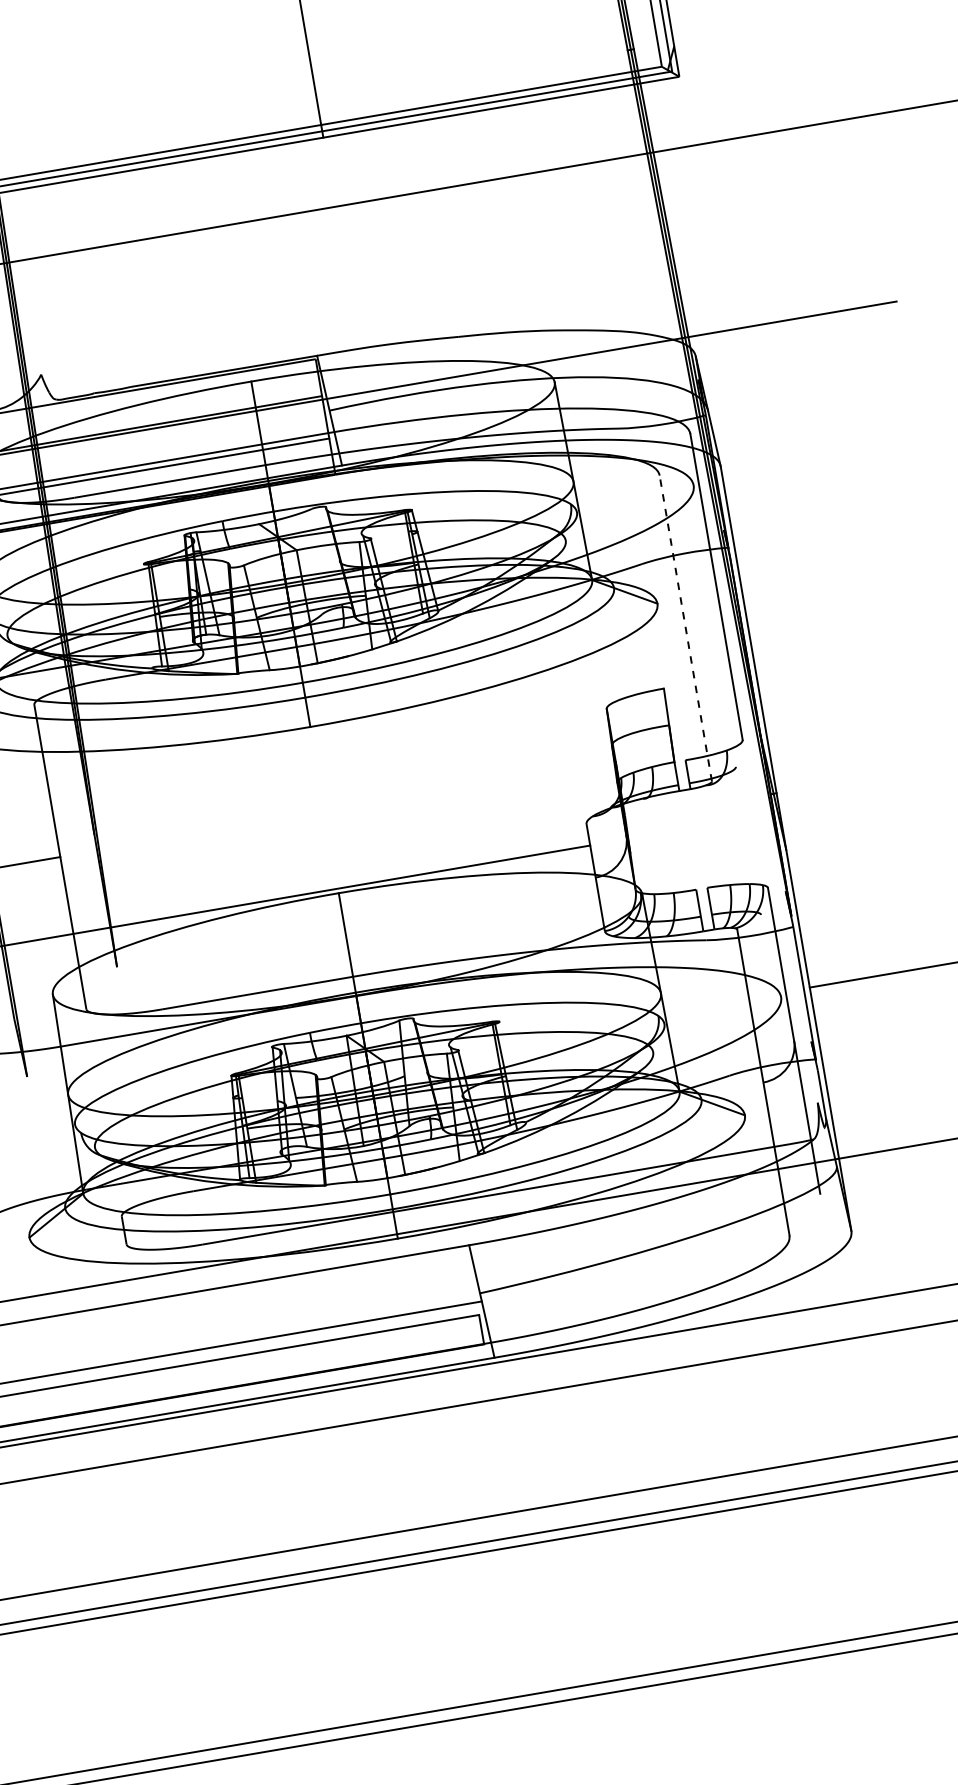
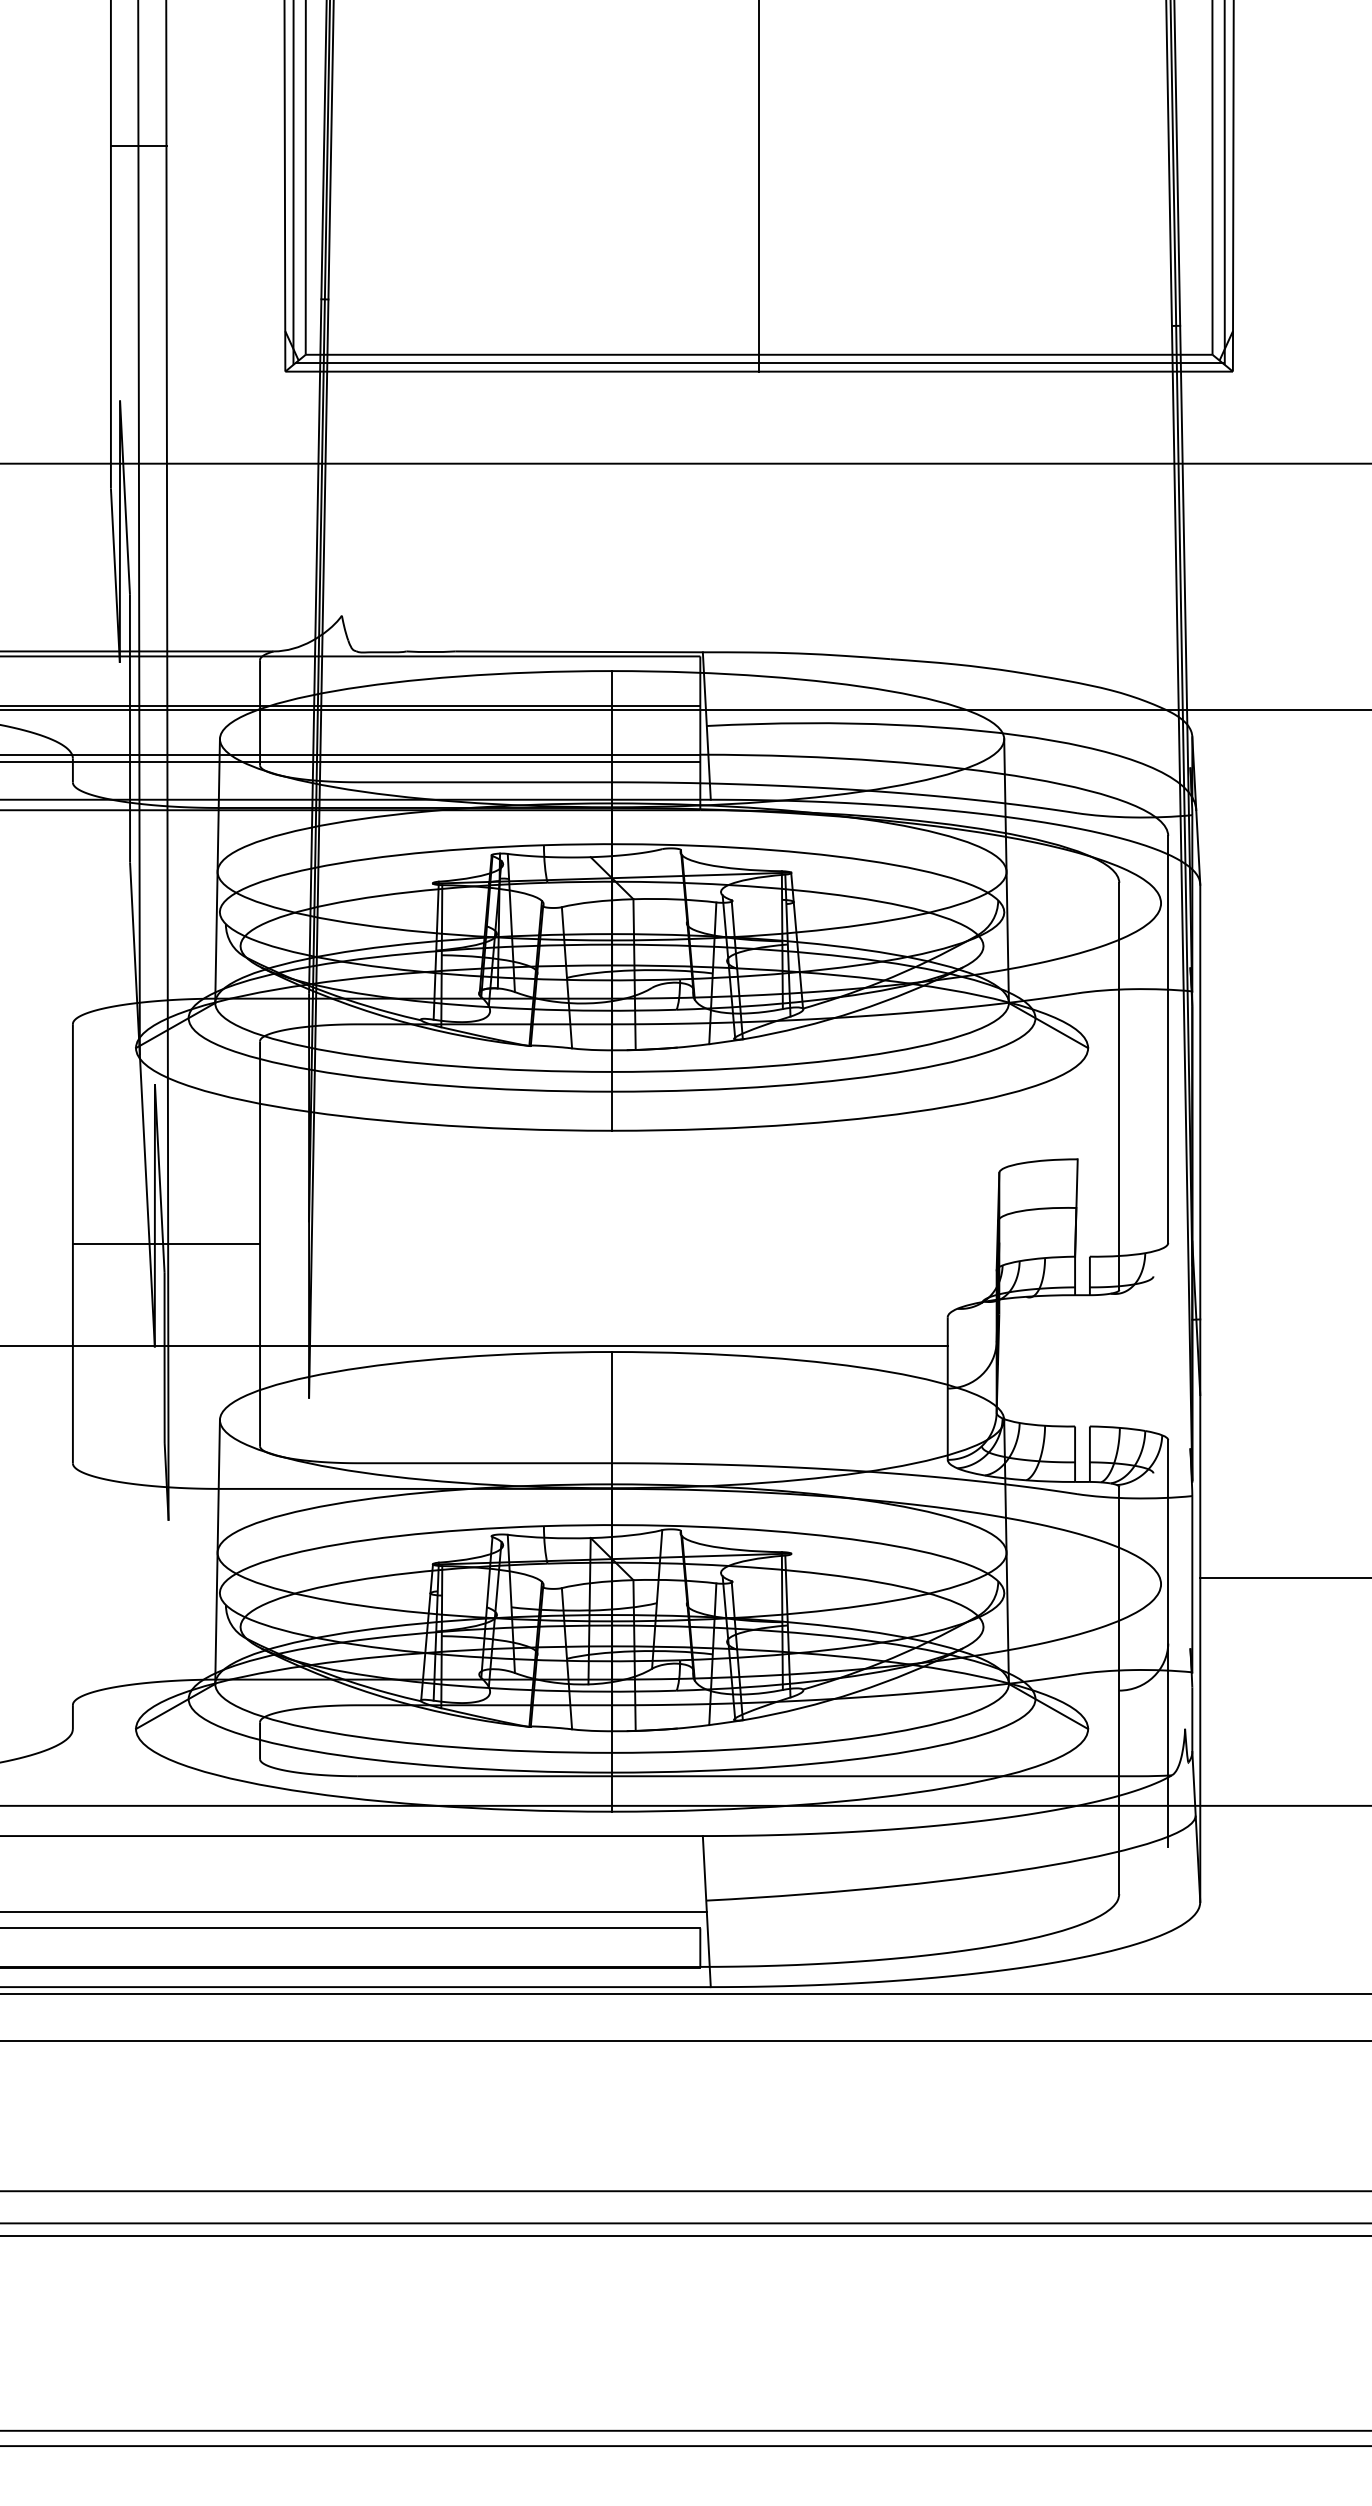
line: (685, 628) -> (1119, 1086), dashed -> solid

